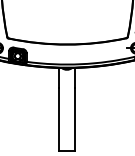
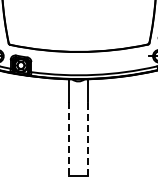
line: (58, 119) -> (68, 139), solid -> dashed
line: (75, 119) -> (88, 139), solid -> dashed

